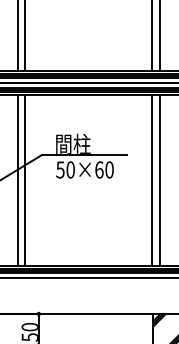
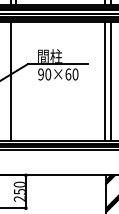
text: (60, 169) -> (41, 74), 50×60 -> 90×60
line: (25, 180) -> (16, 81), removed

